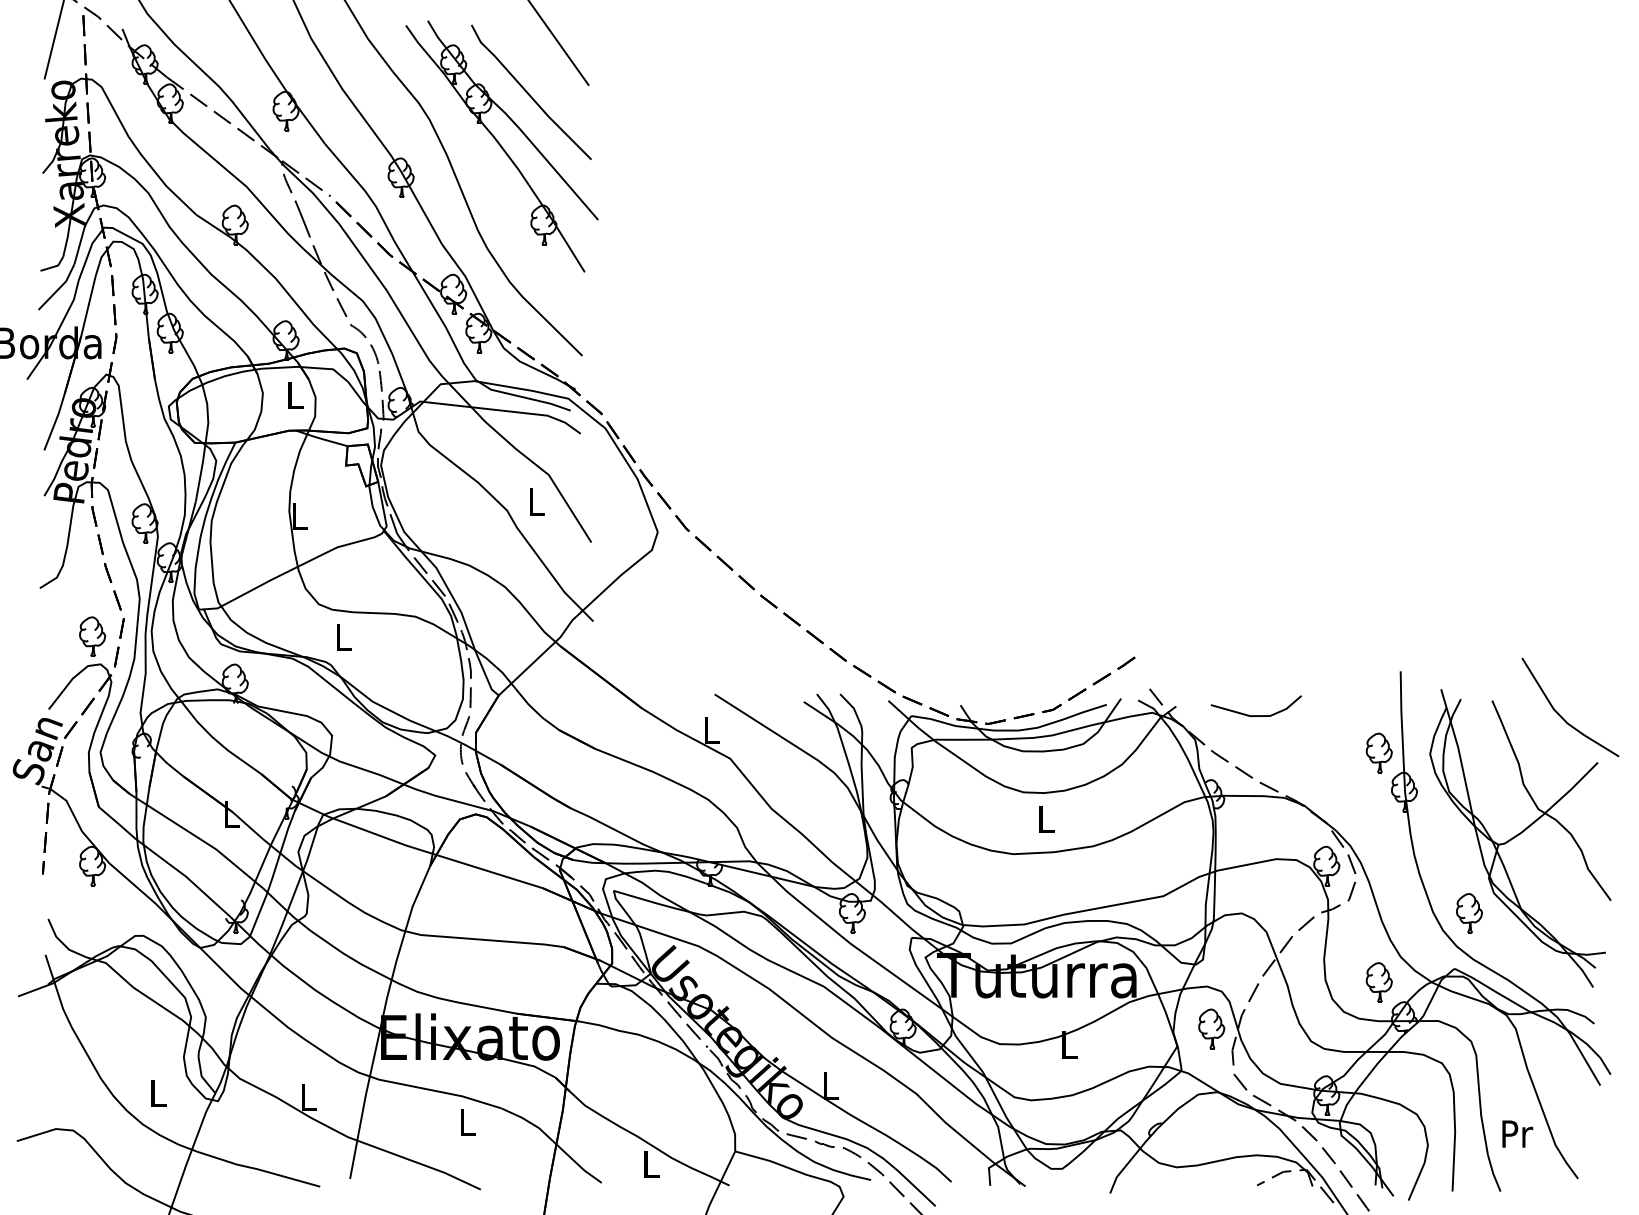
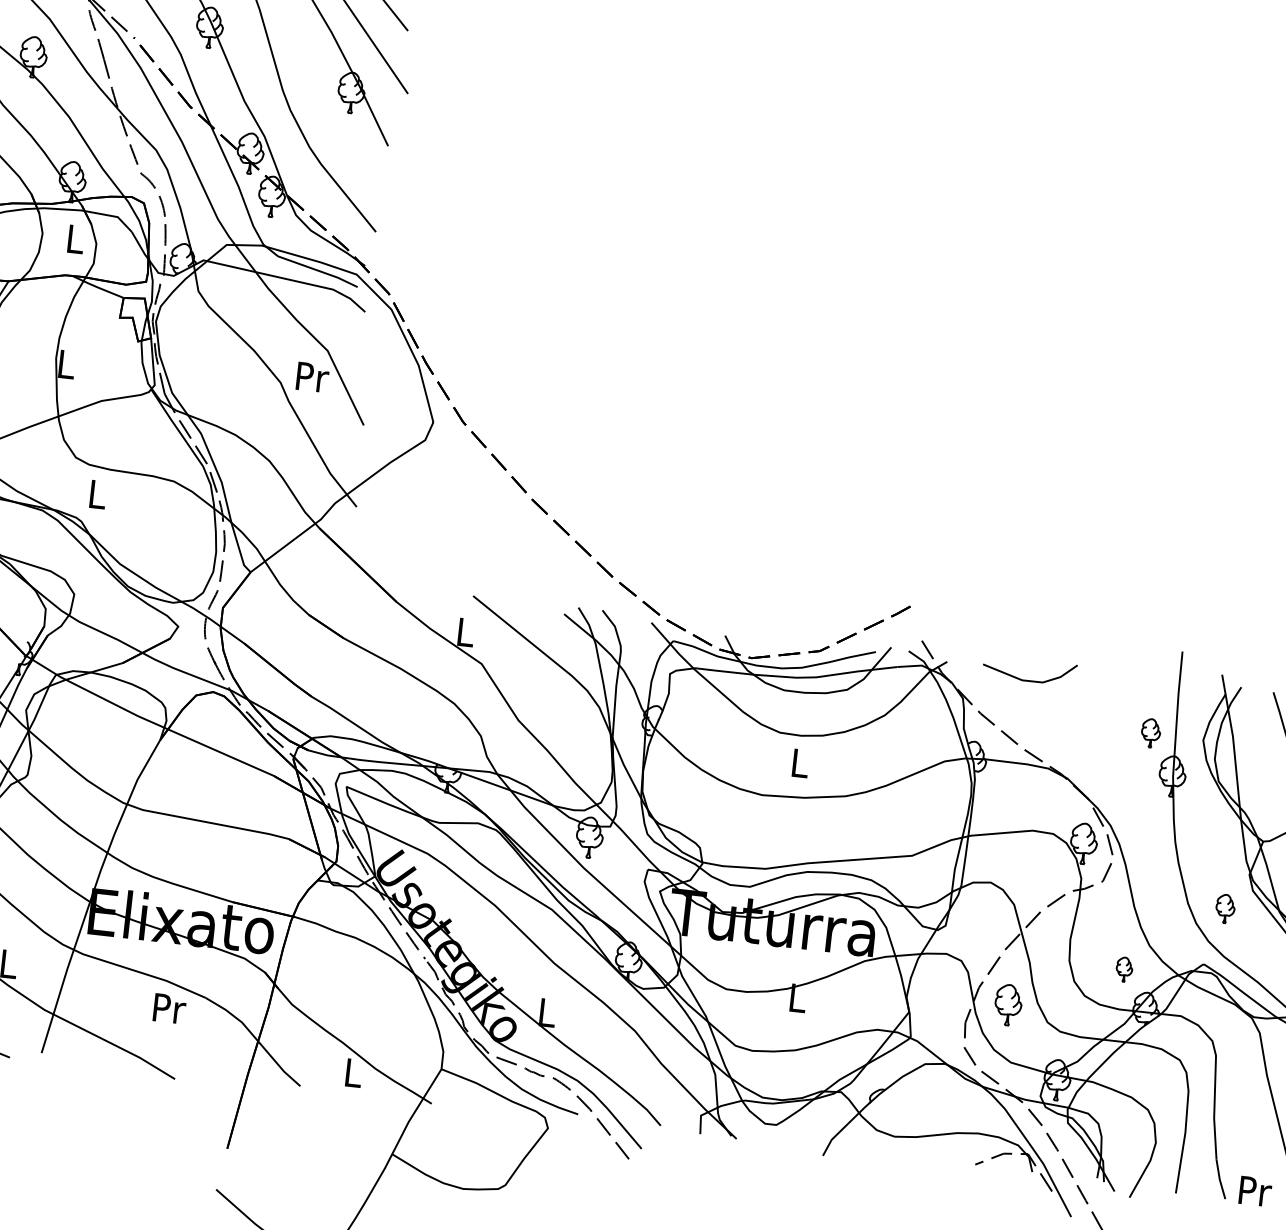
text: (537, 501) -> (312, 376), L -> Pr
part: (1378, 752) -> (1150, 732), size x0.7
part: (1469, 913) -> (1225, 908), size x0.7
part: (1378, 982) -> (1123, 969), size x0.6
part: (1211, 1028) -> (1008, 1004), moved
text: (467, 1122) -> (169, 1008), L -> Pr
text: (1517, 1133) -> (1255, 1190), moved

